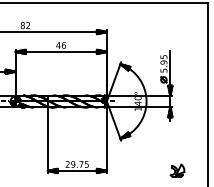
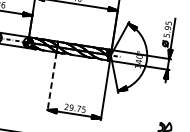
line: (47, 140) -> (51, 82), solid -> dashed

